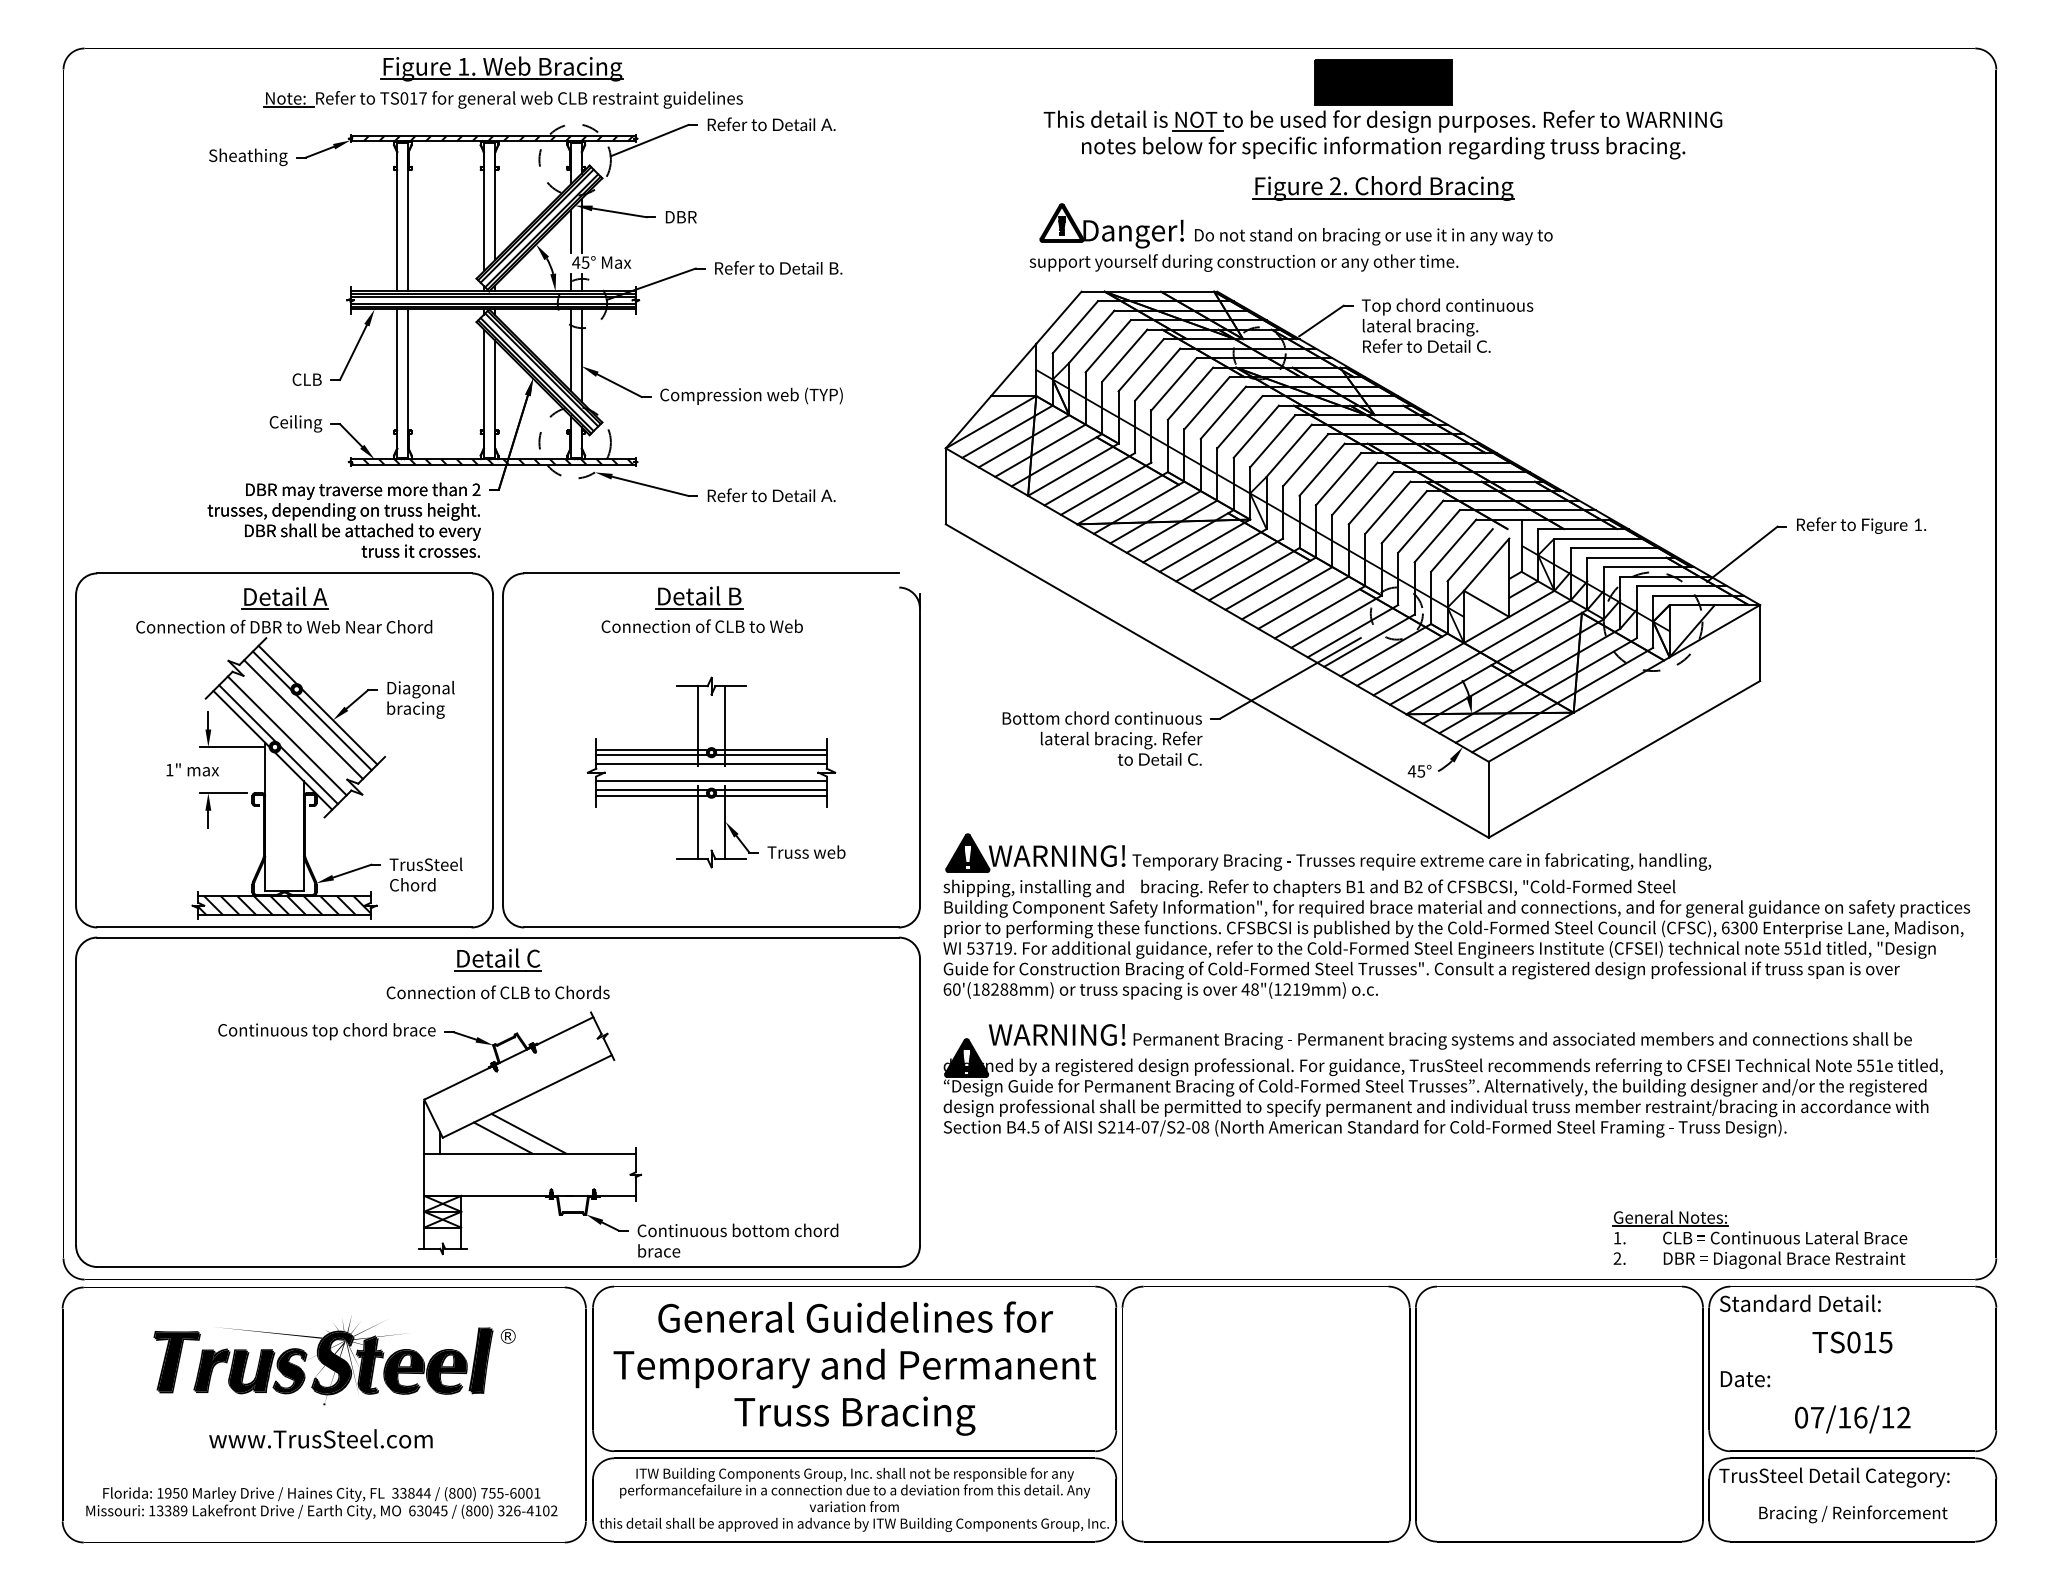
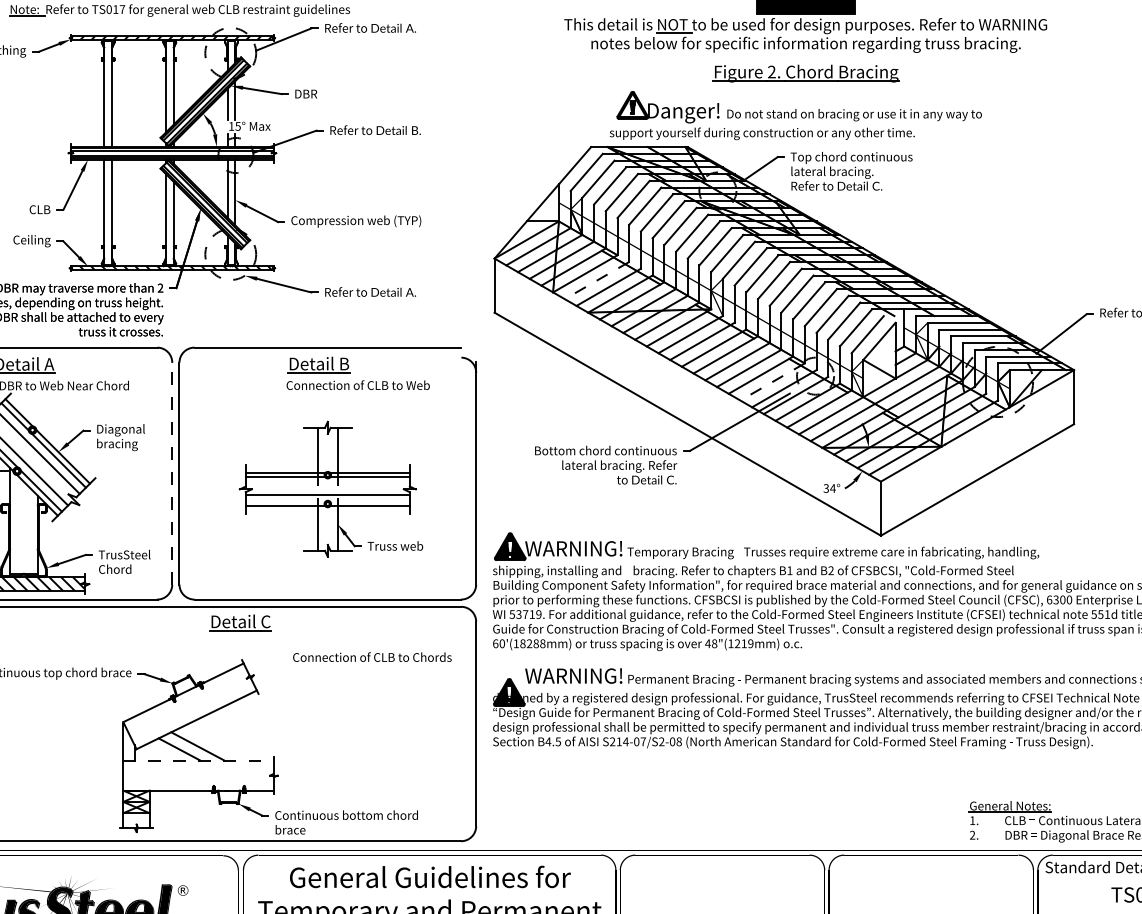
part: (1290, 237) -> (795, 115), moved
text: (576, 262) -> (231, 126), 45° -> 15°
line: (1089, 479) -> (596, 280), solid -> dashed
line: (1336, 621) -> (772, 381), solid -> dashed
text: (701, 625) -> (357, 384), moved
line: (492, 749) -> (171, 472), solid -> dashed
line: (711, 764) -> (327, 483), removed
text: (1416, 771) -> (829, 488), 45° -> 34°
line: (711, 789) -> (327, 501), removed
part: (497, 959) -> (240, 622), moved
text: (497, 992) -> (371, 657), moved
line: (530, 1153) -> (198, 760), solid -> dashed

